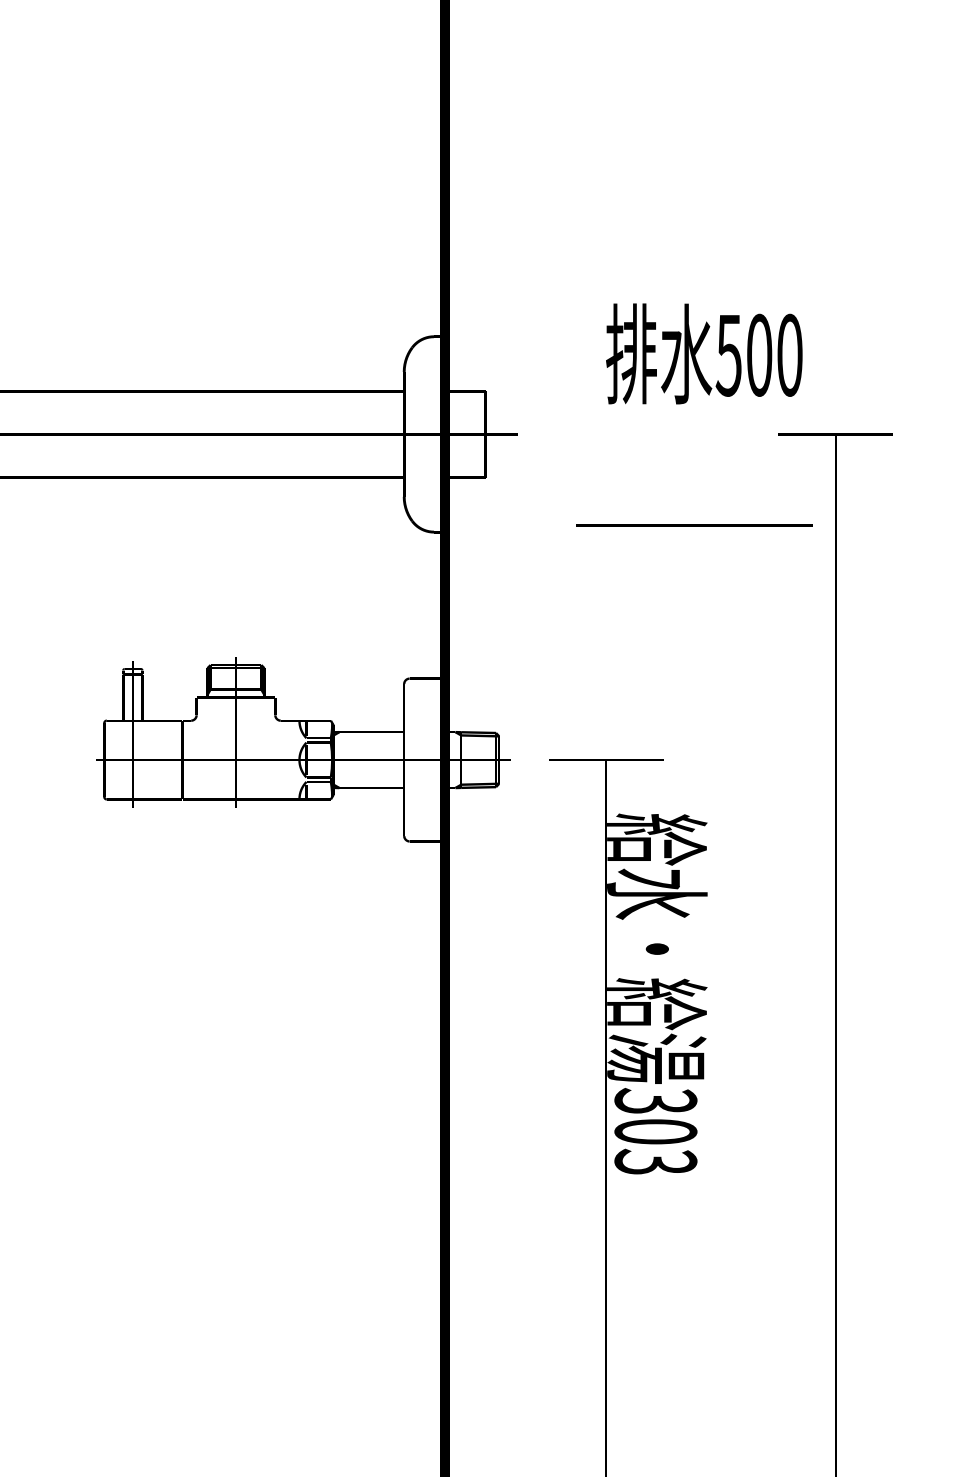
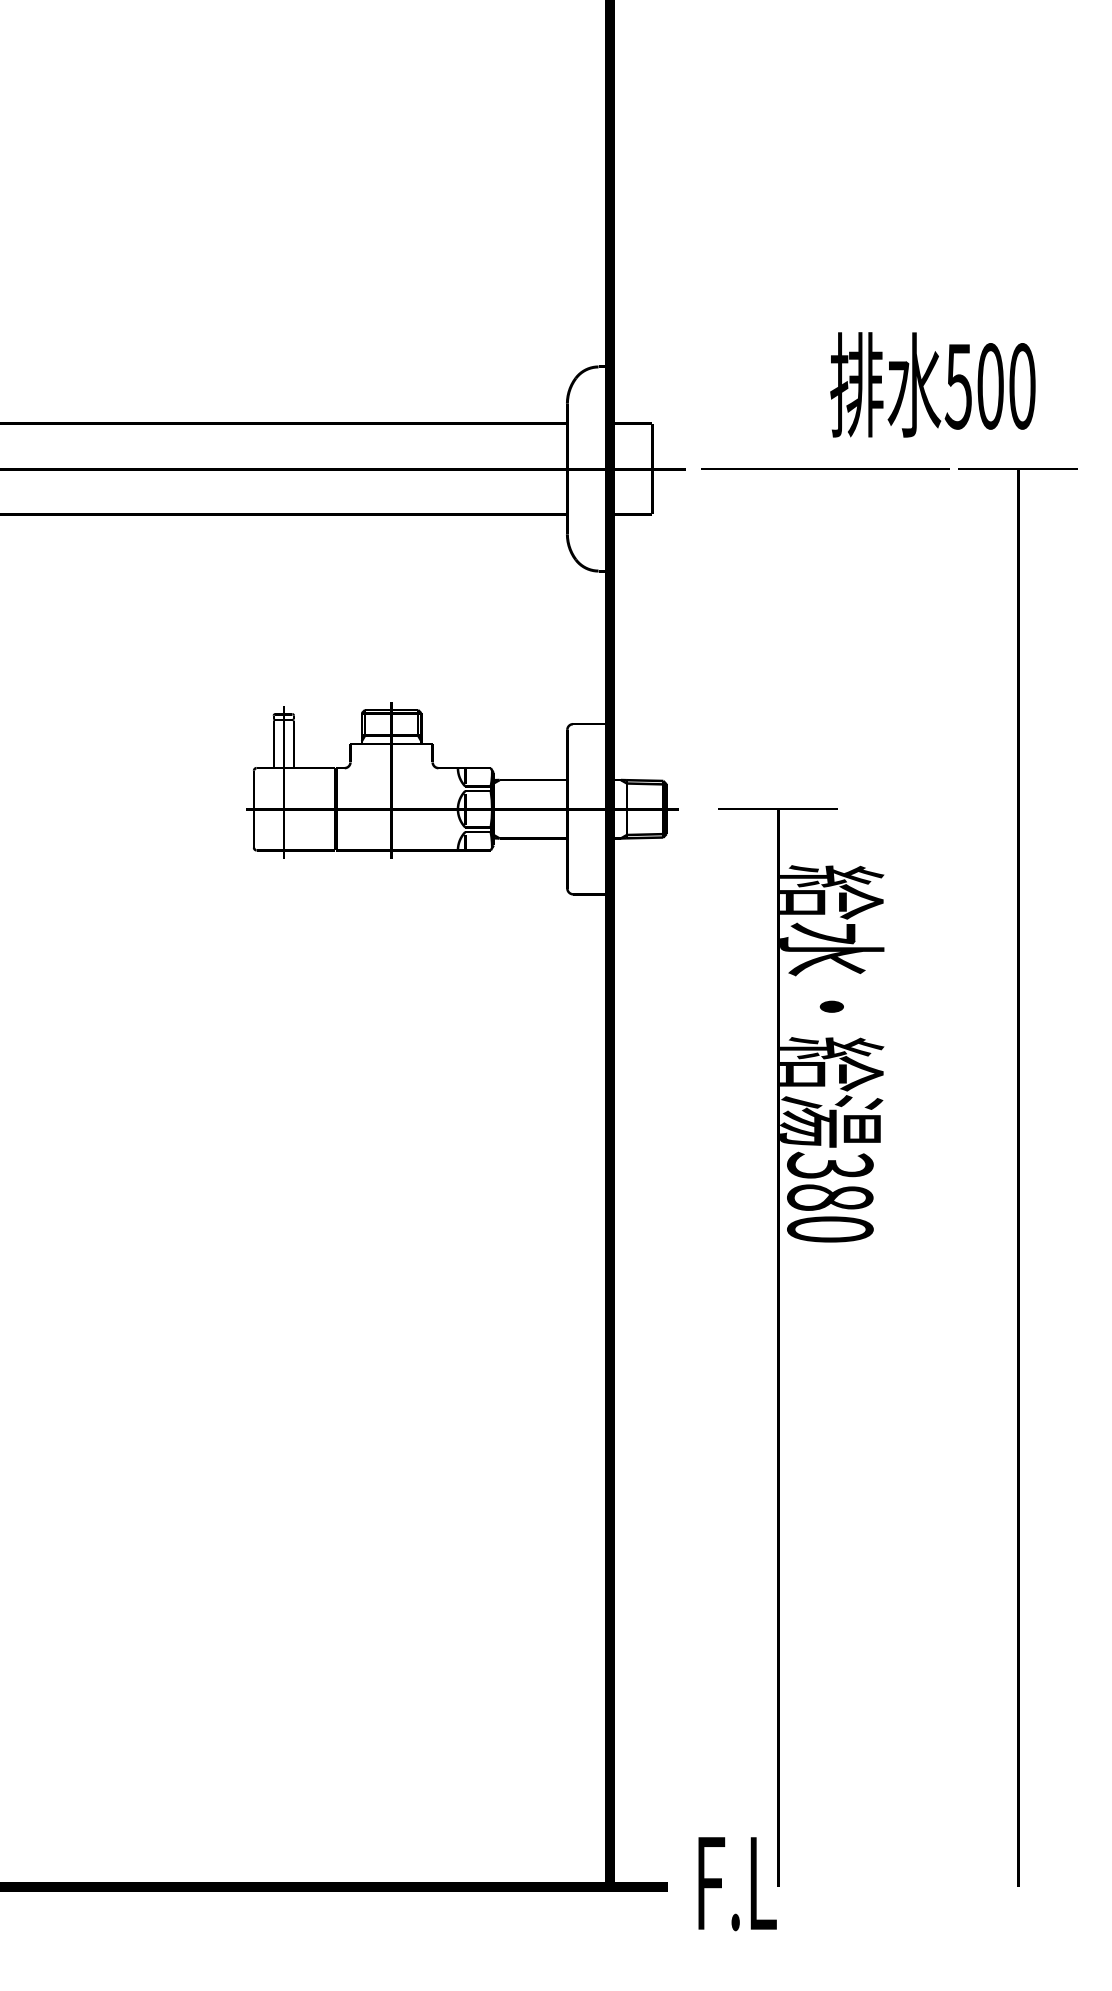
text: (703, 353) -> (932, 384), moved
line: (694, 524) -> (825, 468), moved
text: (656, 1146) -> (830, 1213), 303 -> 380

